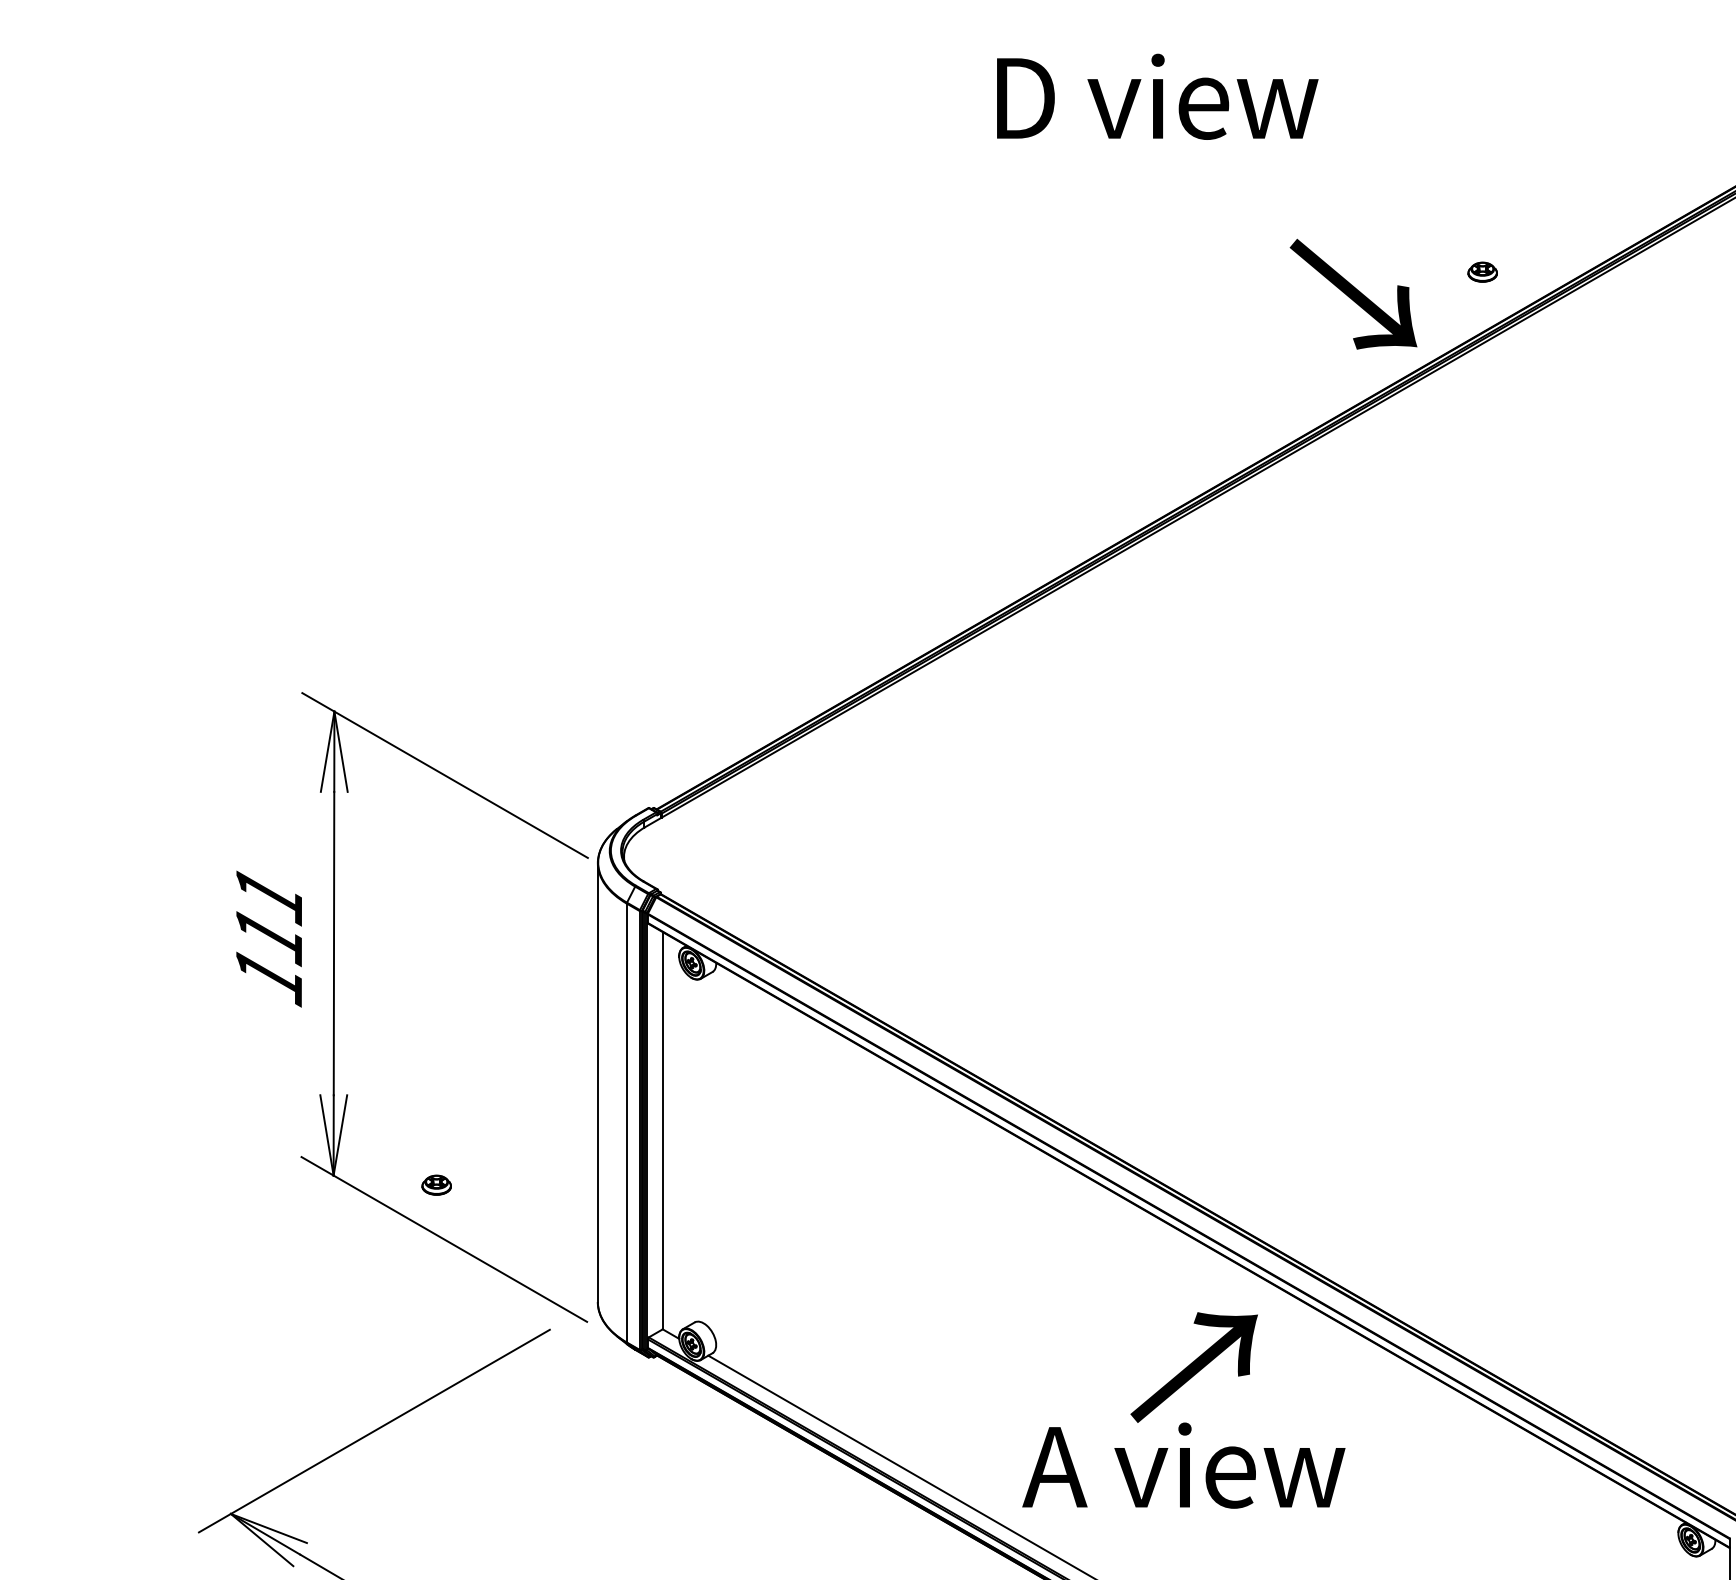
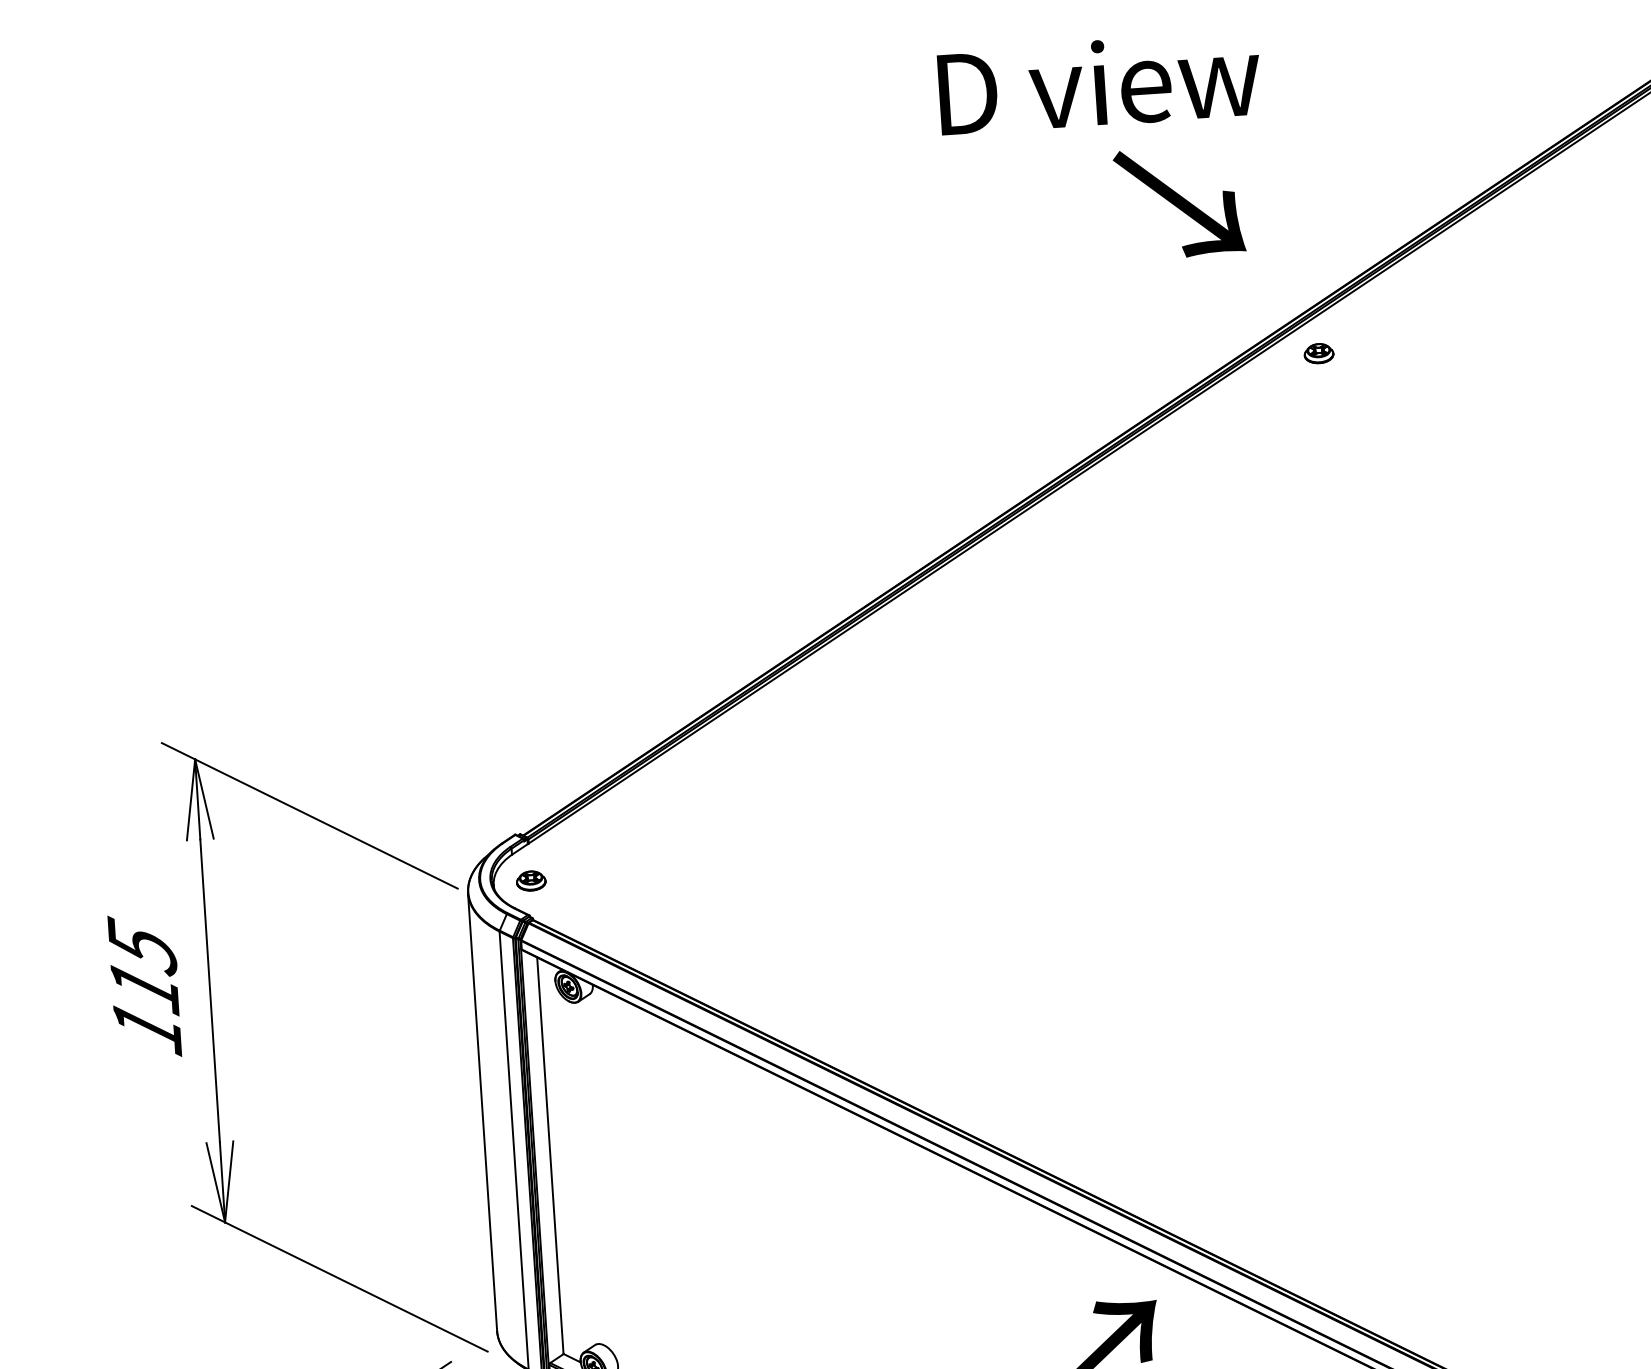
text: (1157, 96) -> (1099, 82), moved
part: (1482, 271) -> (1318, 352), moved
text: (1353, 293) -> (1179, 201), moved
text: (269, 893) -> (142, 945), 111 -> 115
part: (436, 1184) -> (530, 880), moved

